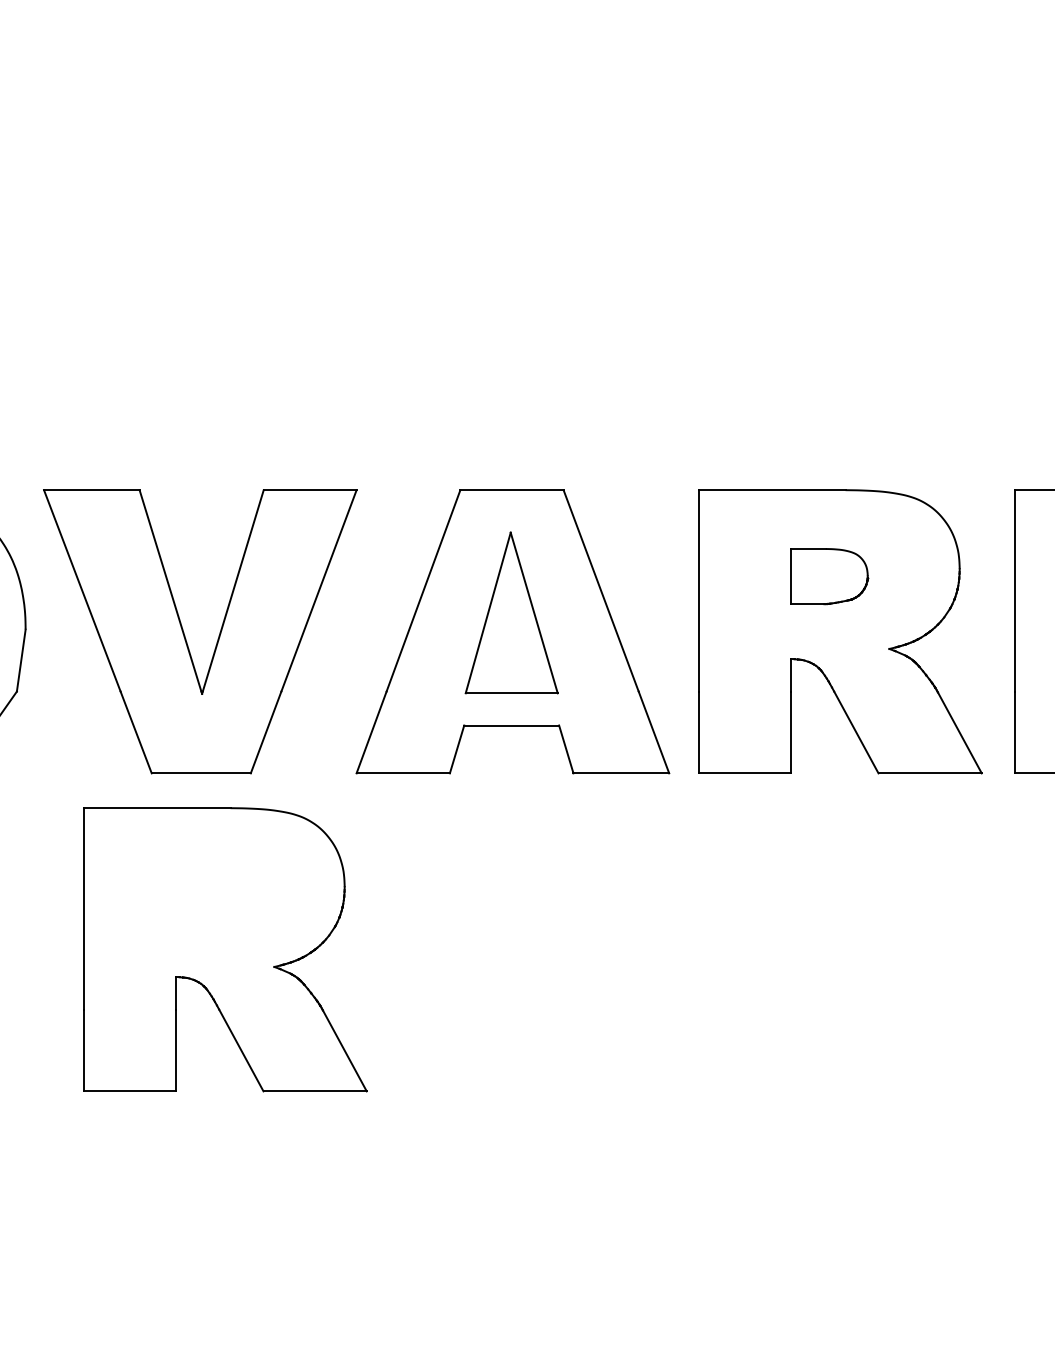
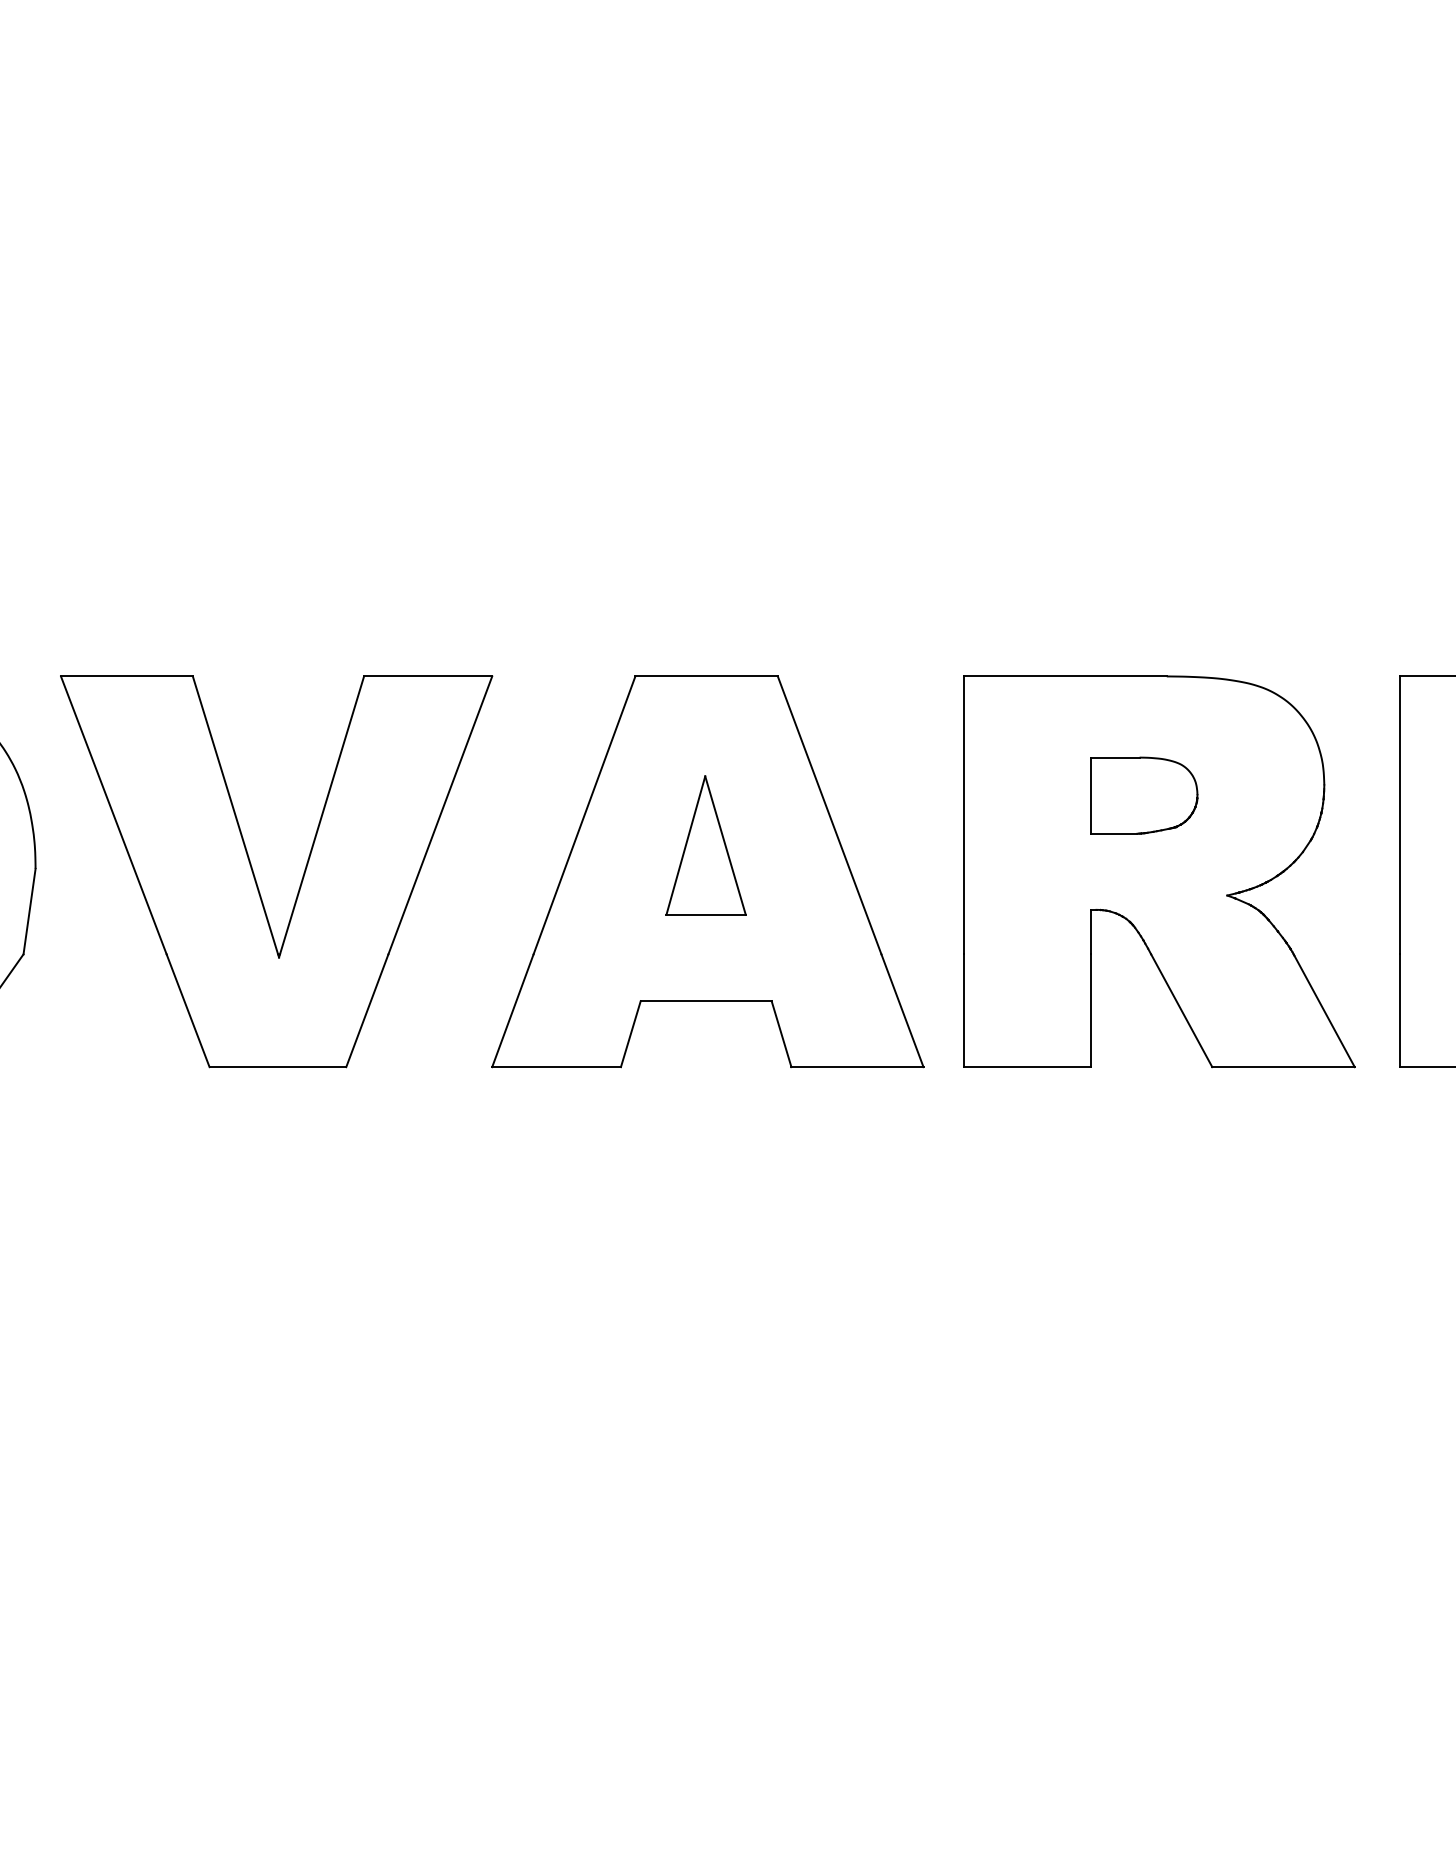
part: (511, 612) -> (705, 845), size x0.62
part: (225, 949) -> (311, 1310), removed

